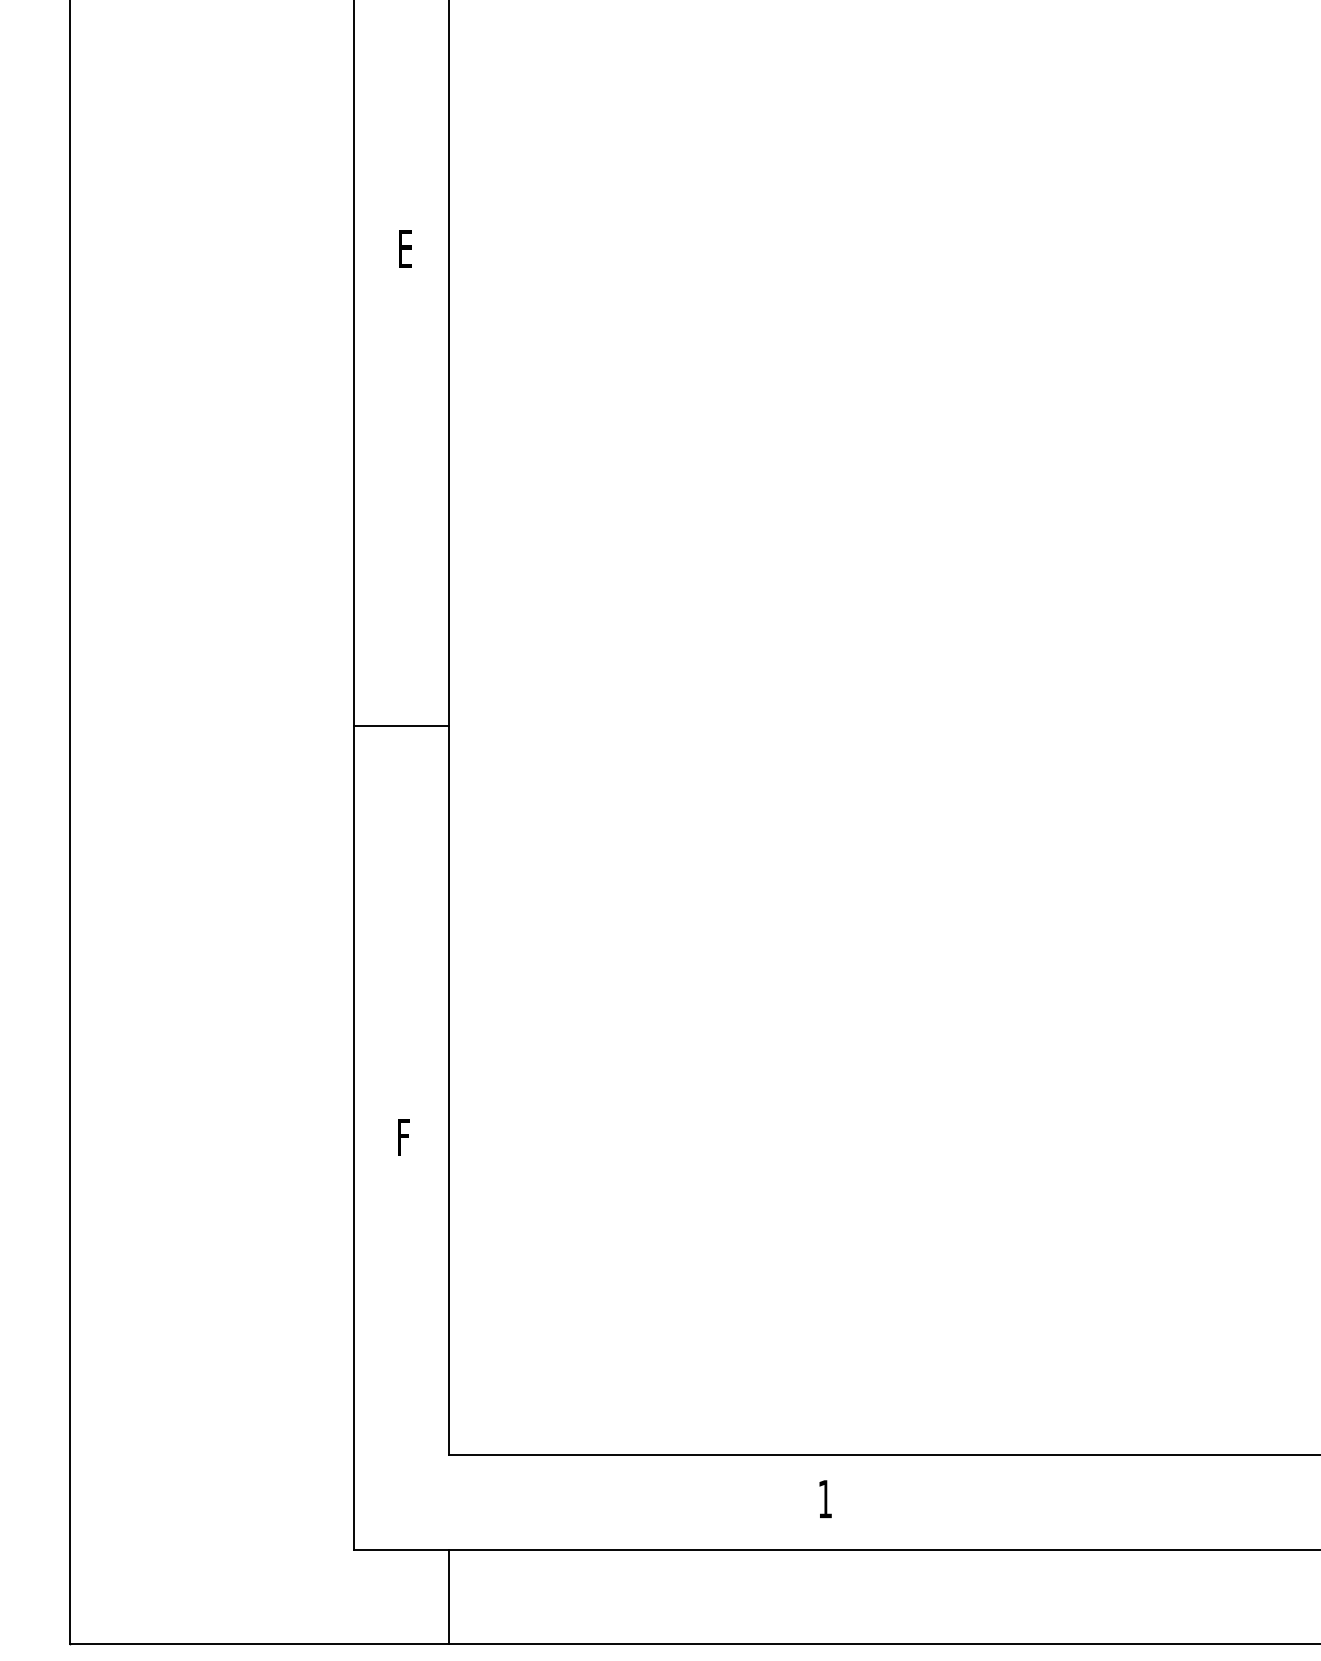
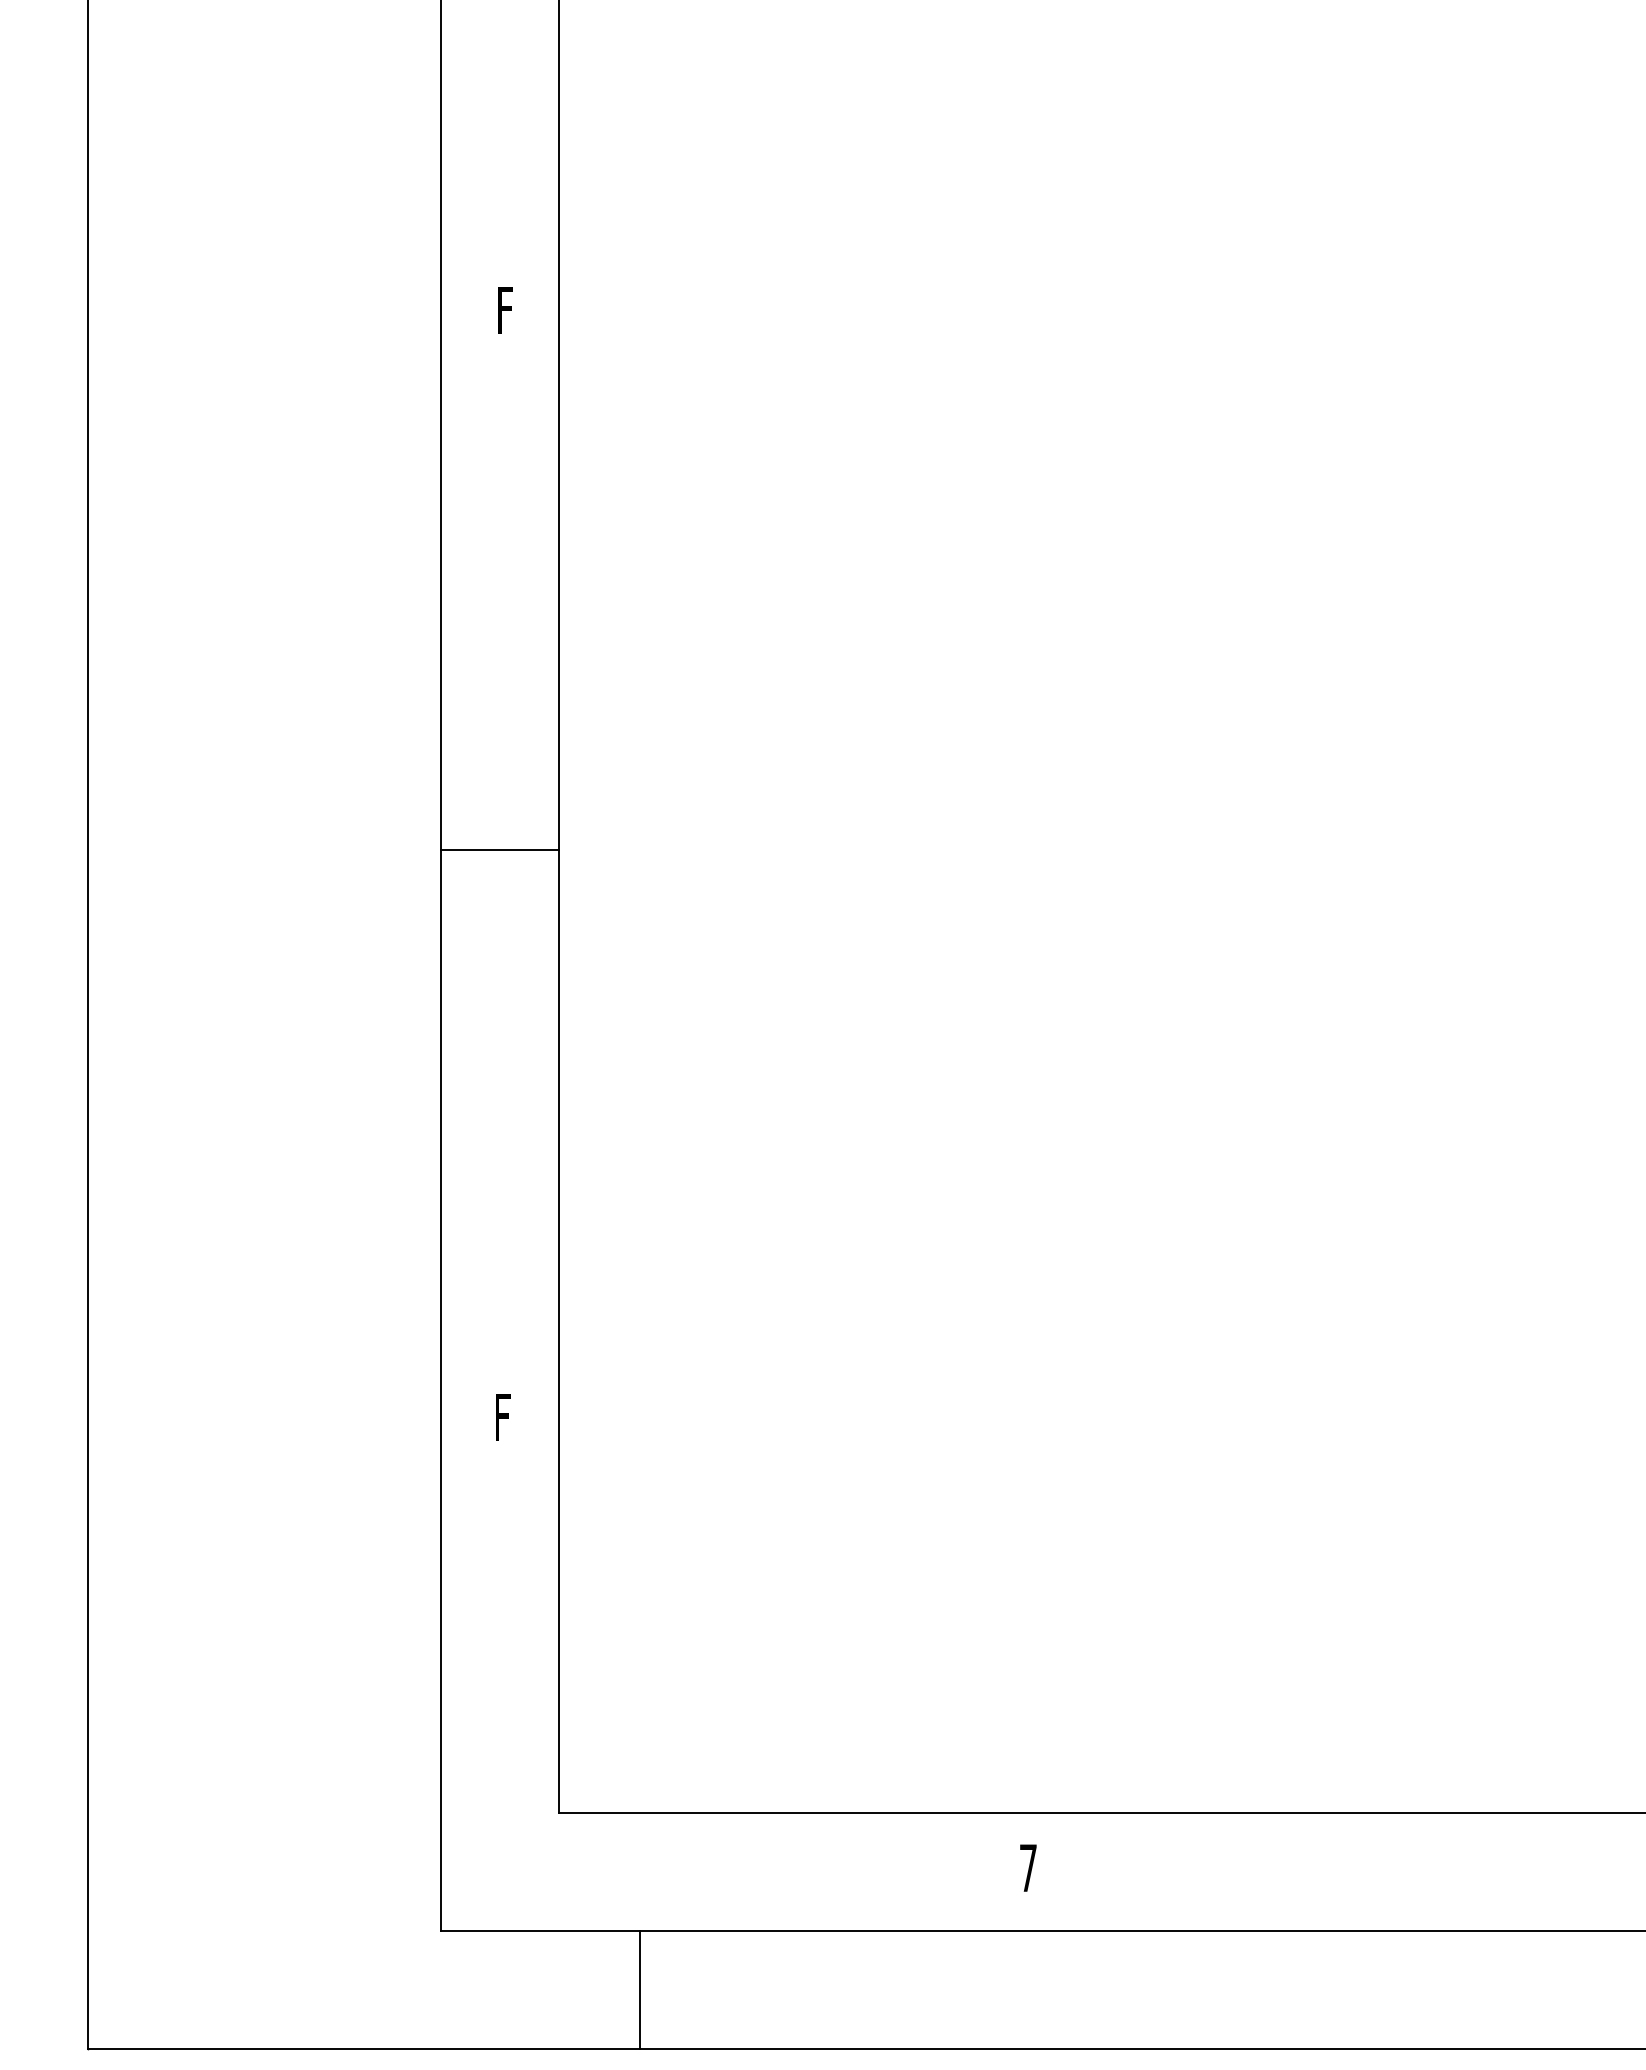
text: (405, 248) -> (505, 309), E -> F
line: (401, 726) -> (500, 850), moved
text: (824, 1499) -> (1027, 1868), 1 -> 7
line: (448, 1596) -> (639, 1989), moved

